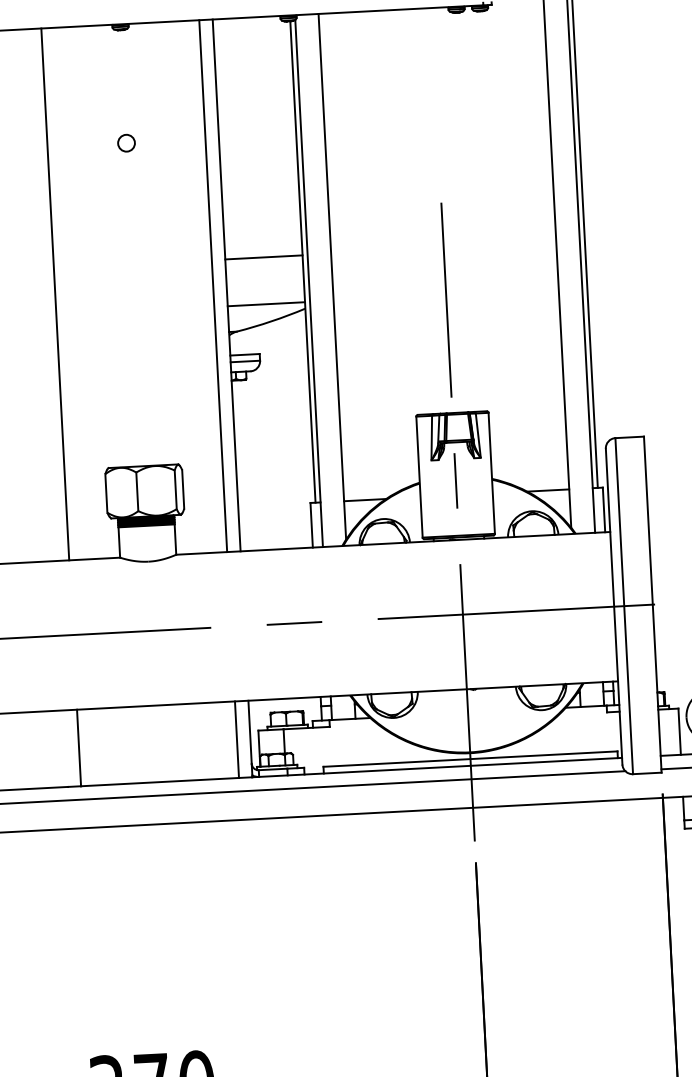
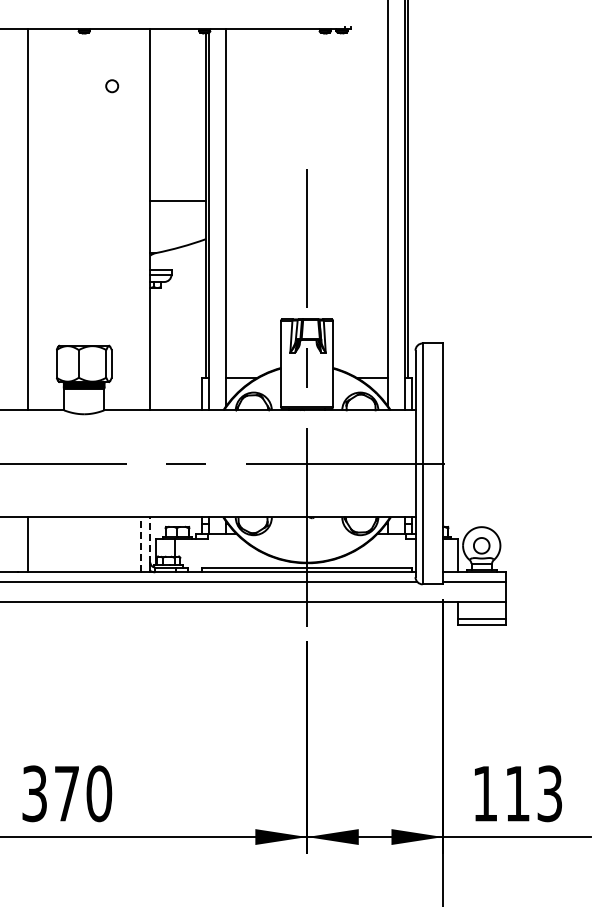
circle: (126, 143) -> (112, 86), moved
line: (212, 285) -> (140, 219), removed
line: (265, 304) -> (177, 234), removed
line: (250, 732) -> (150, 540), solid -> dashed
line: (236, 739) -> (140, 544), solid -> dashed

